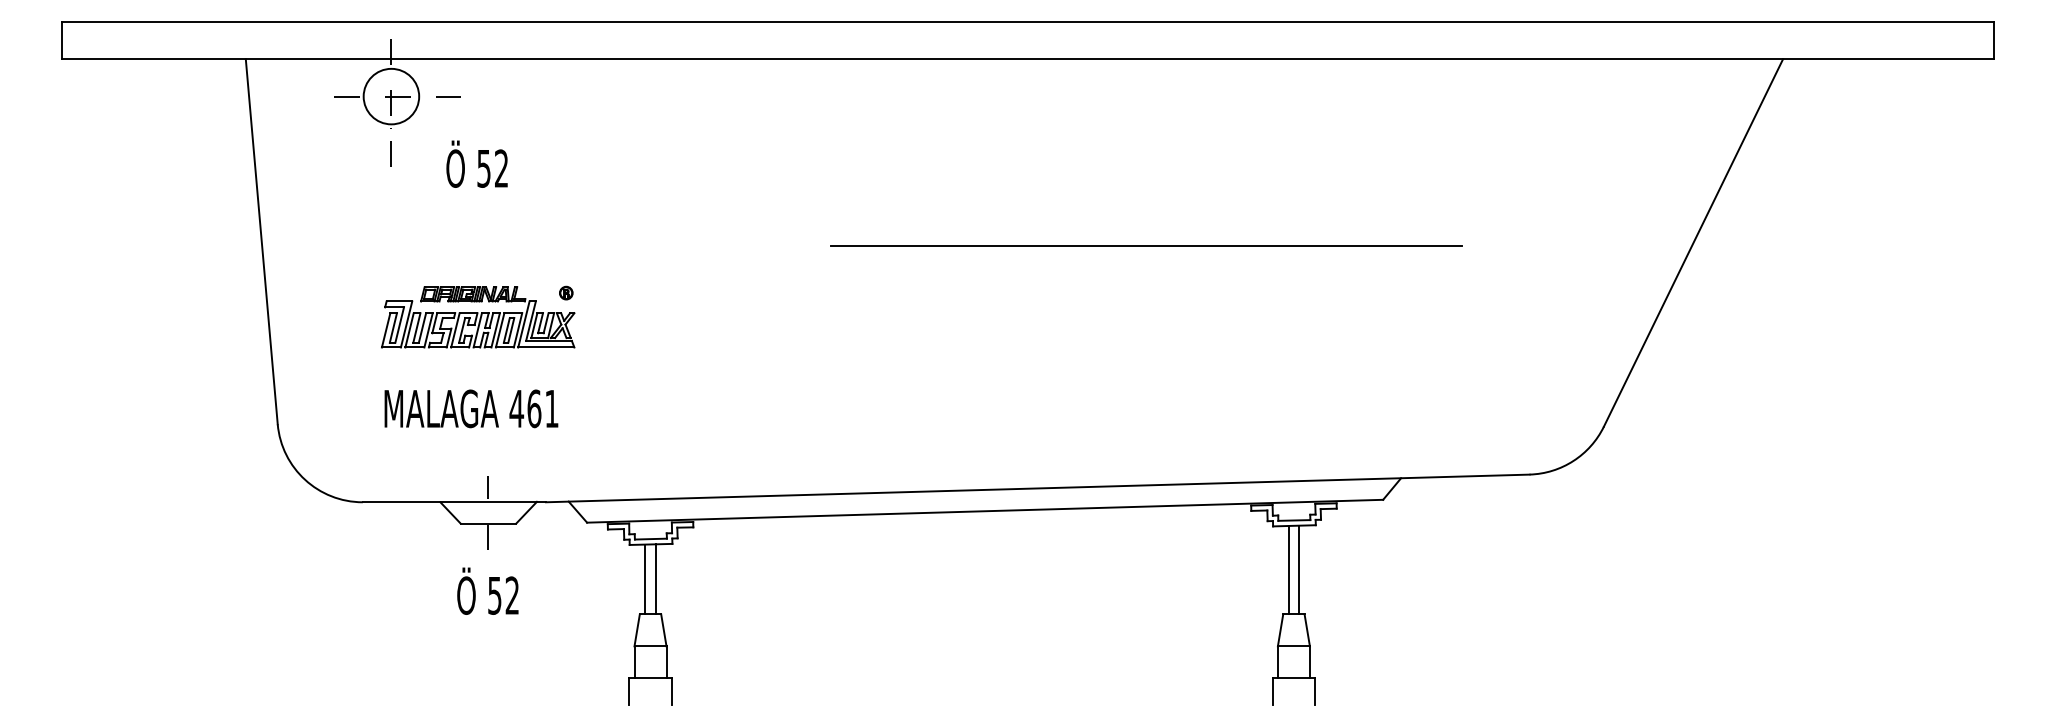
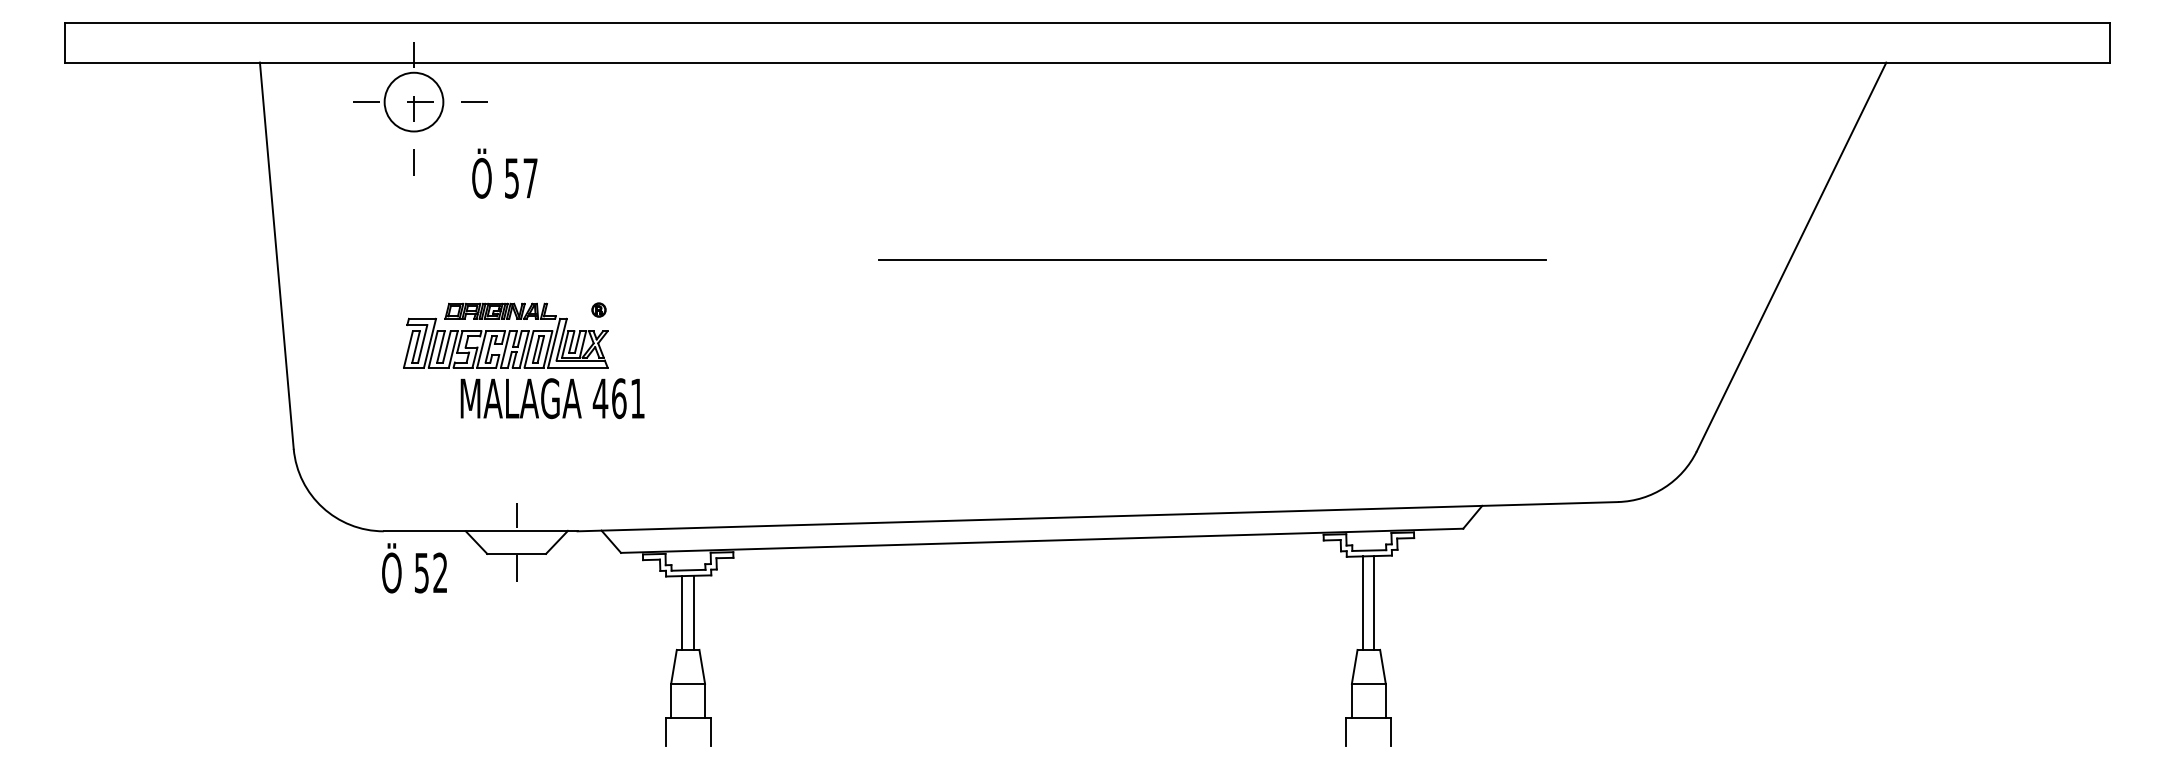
text: (501, 168) -> (530, 178), 52 -> 57
text: (471, 408) -> (552, 398), moved
text: (487, 590) -> (414, 567), moved

